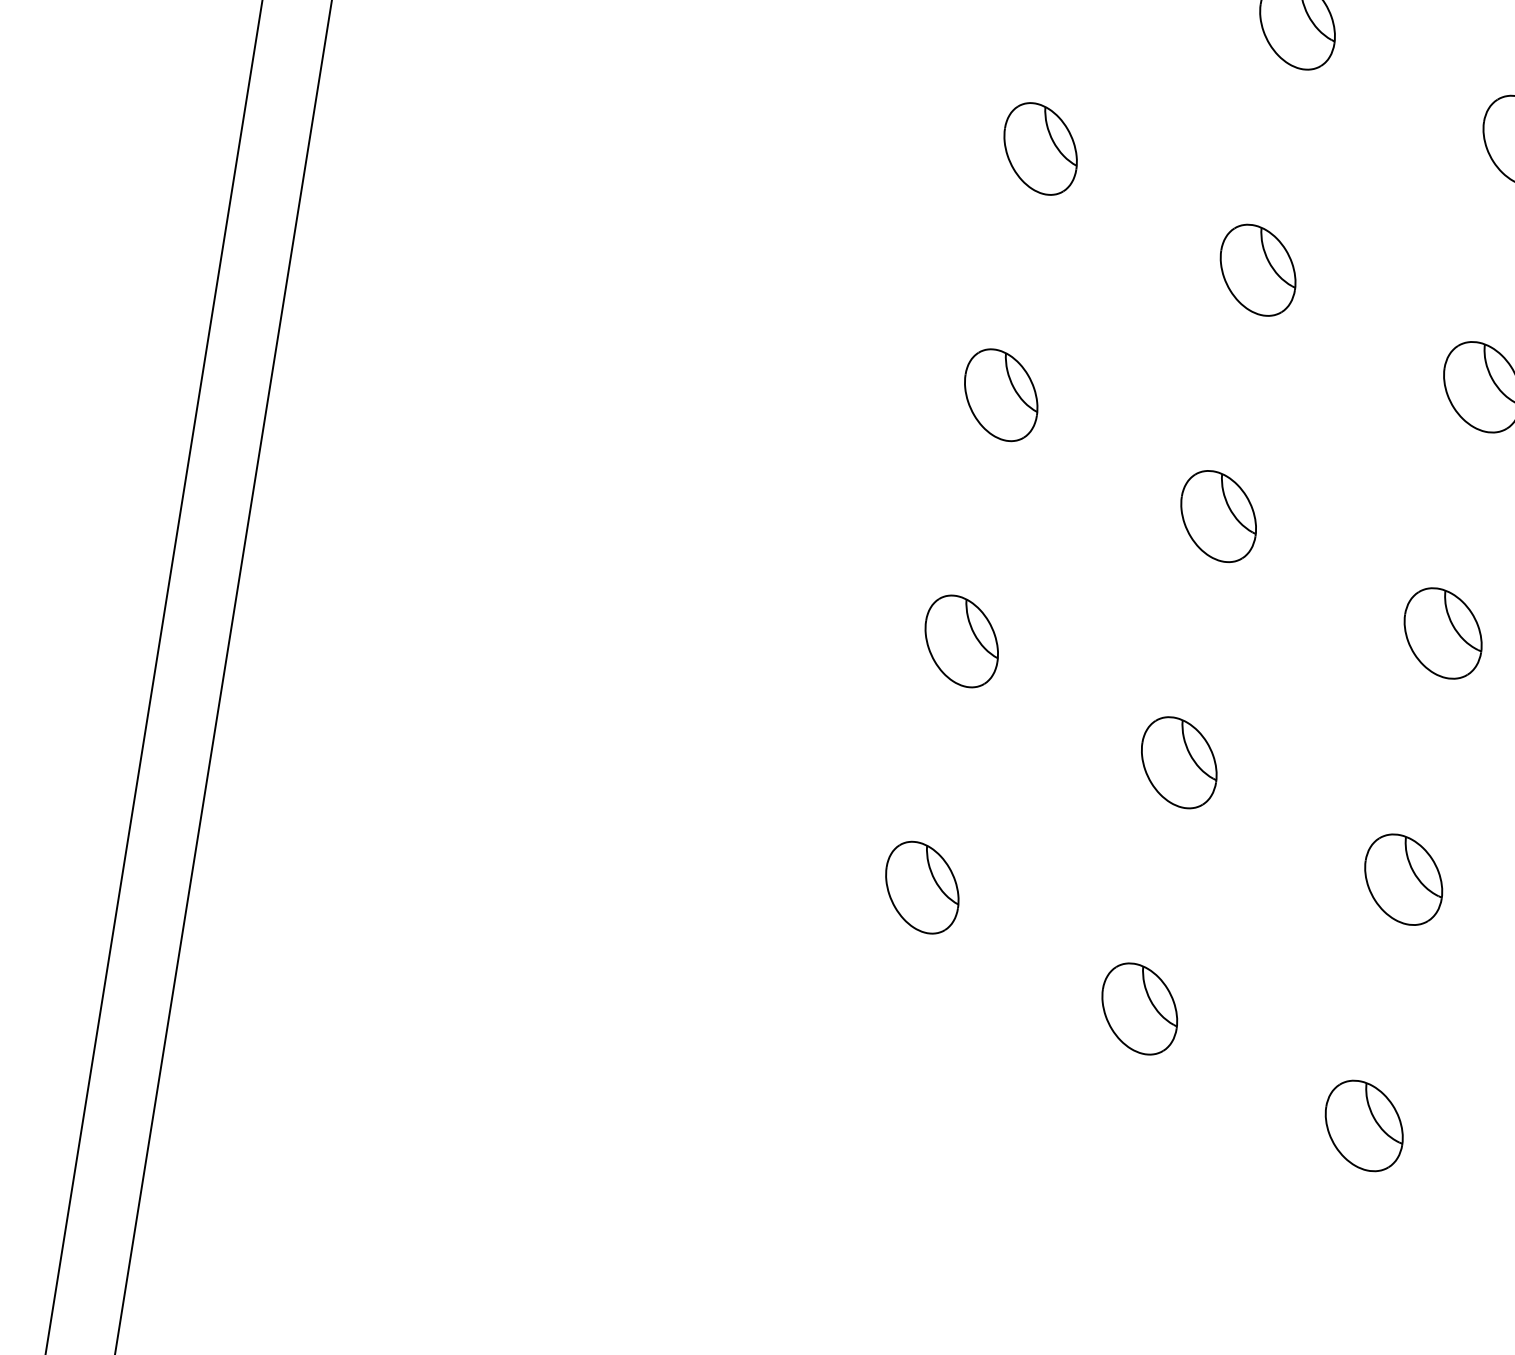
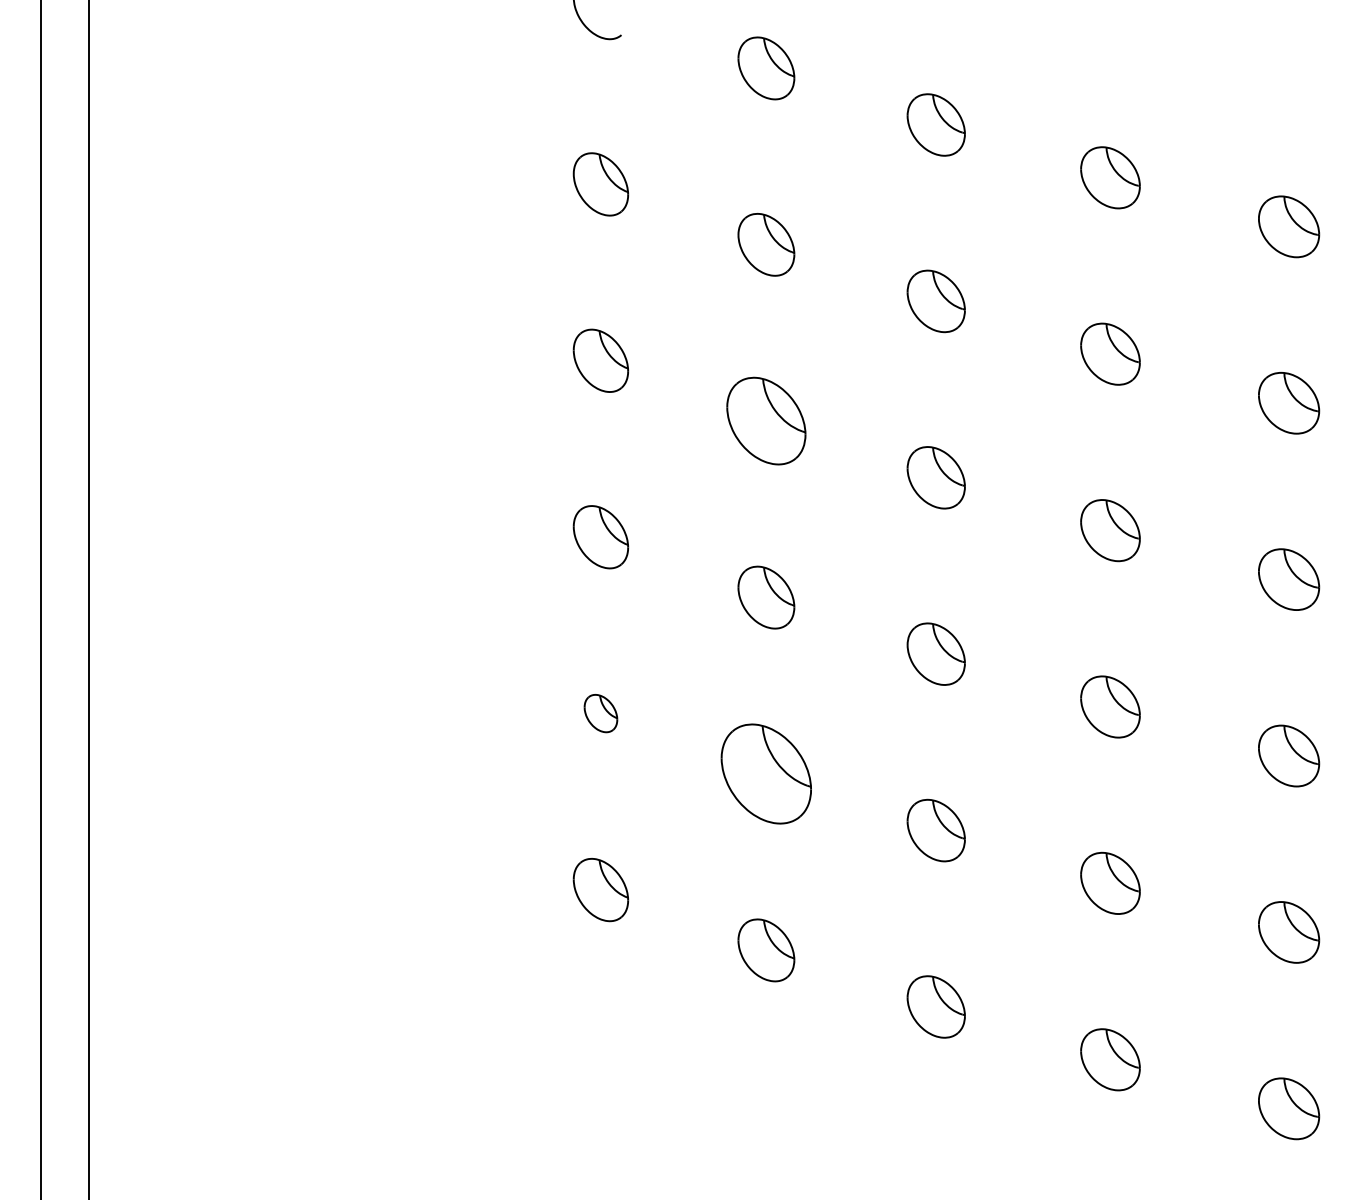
part: (1258, 270) -> (766, 421), size x1.4
part: (961, 641) -> (600, 713), size x0.6
part: (1179, 762) -> (766, 773), size x1.6

